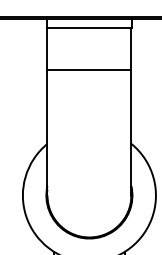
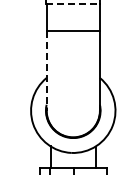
line: (89, 28) -> (73, 4), solid -> dashed
line: (47, 132) -> (46, 70), solid -> dashed

